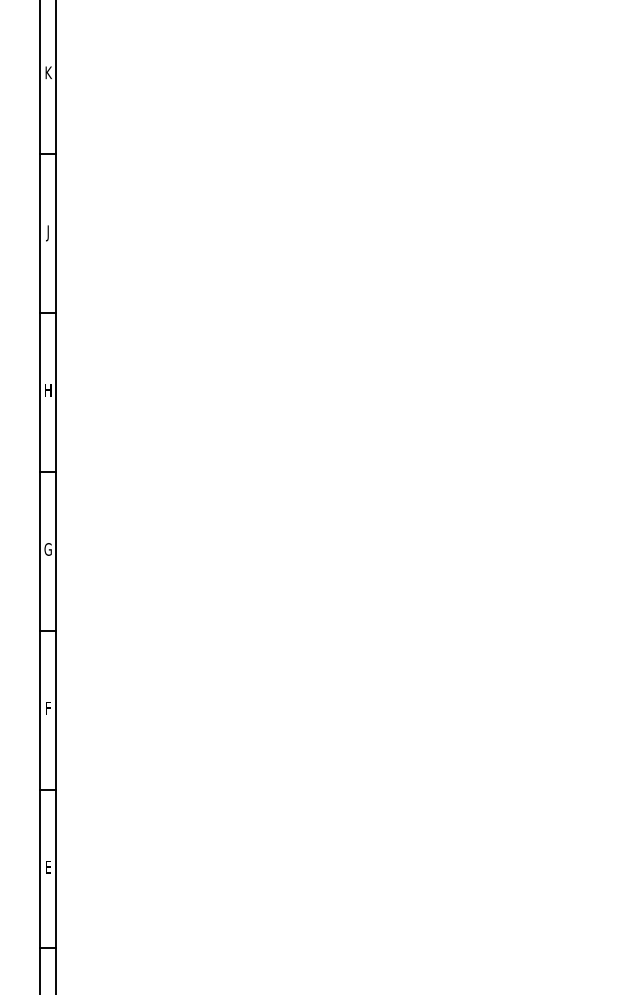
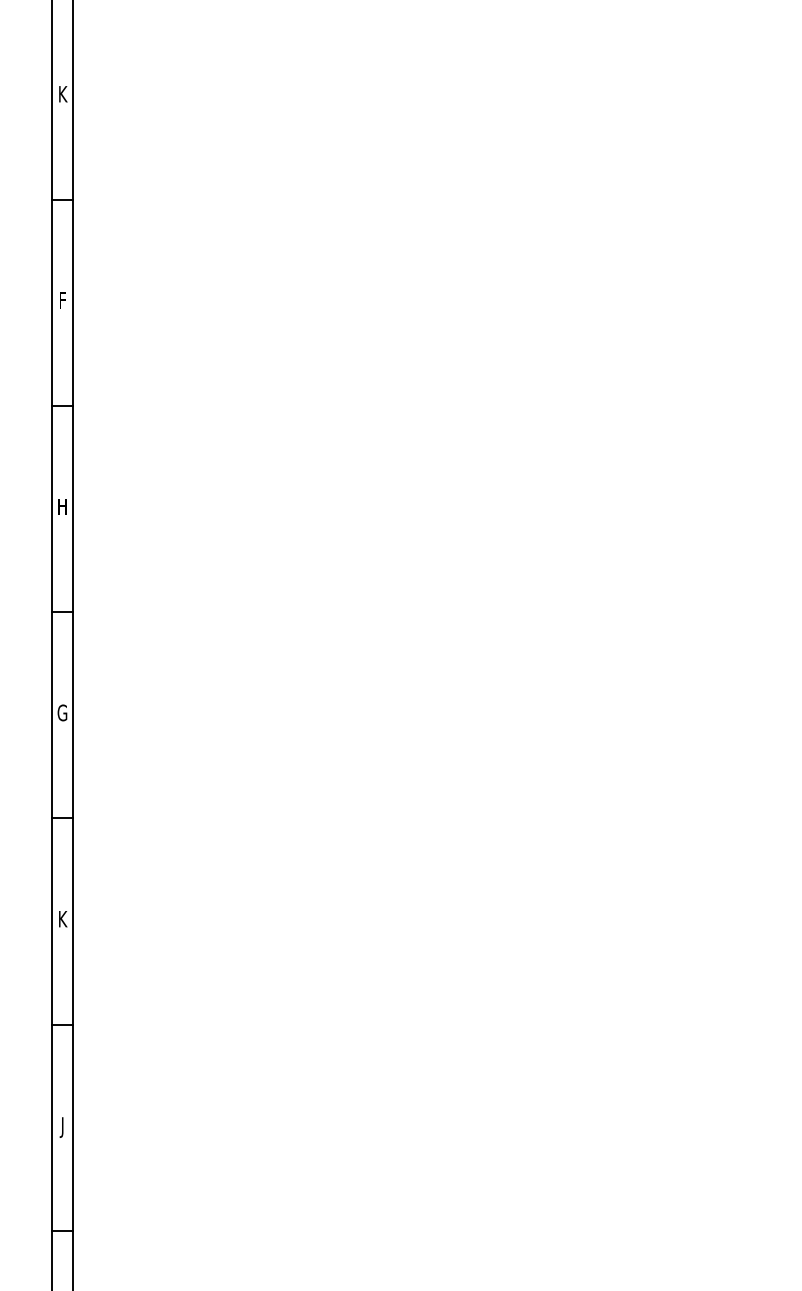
text: (48, 233) -> (62, 302), J -> F
text: (48, 708) -> (63, 919), F -> K
text: (48, 868) -> (62, 1127), E -> J

